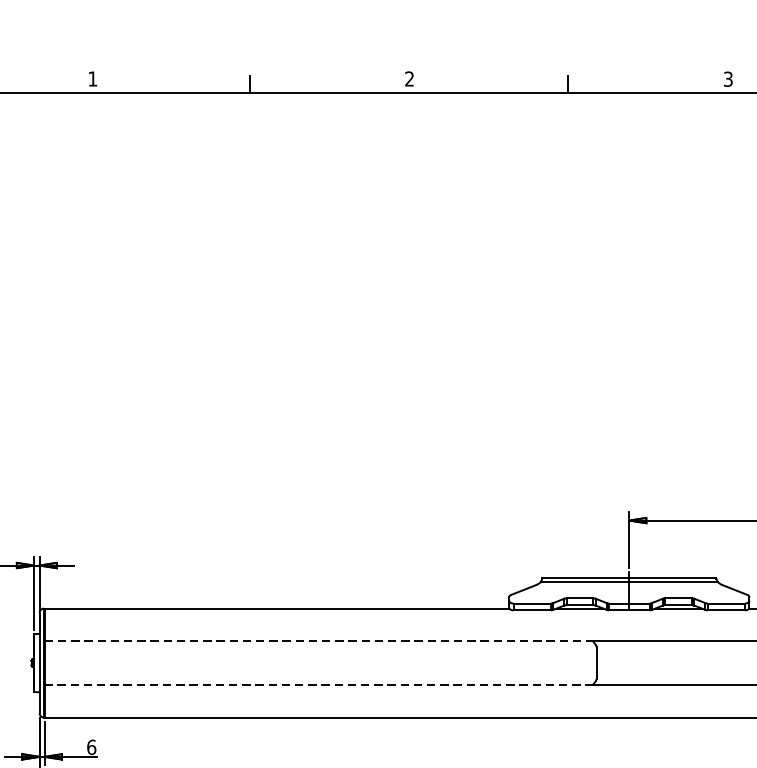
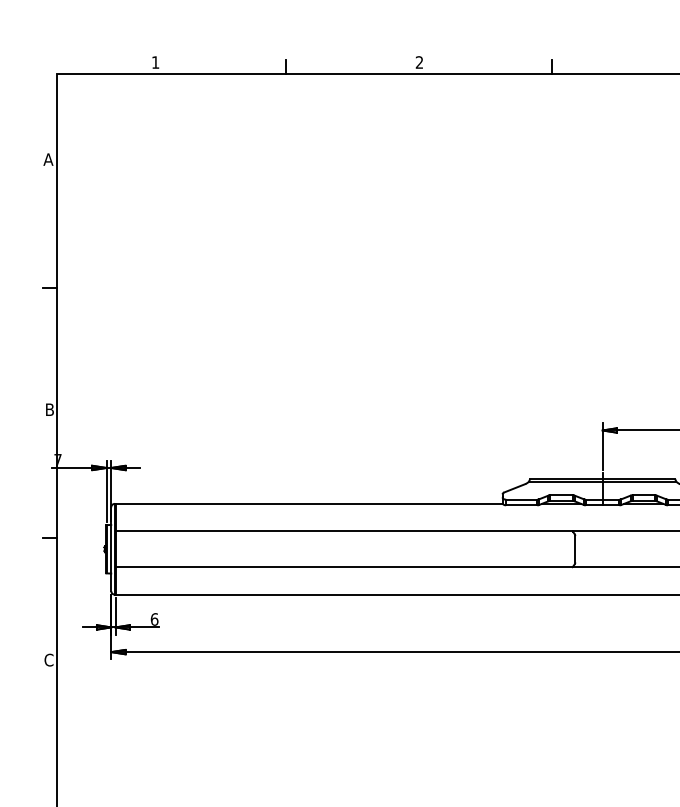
line: (319, 641) -> (344, 531), dashed -> solid
line: (319, 684) -> (344, 567), dashed -> solid

